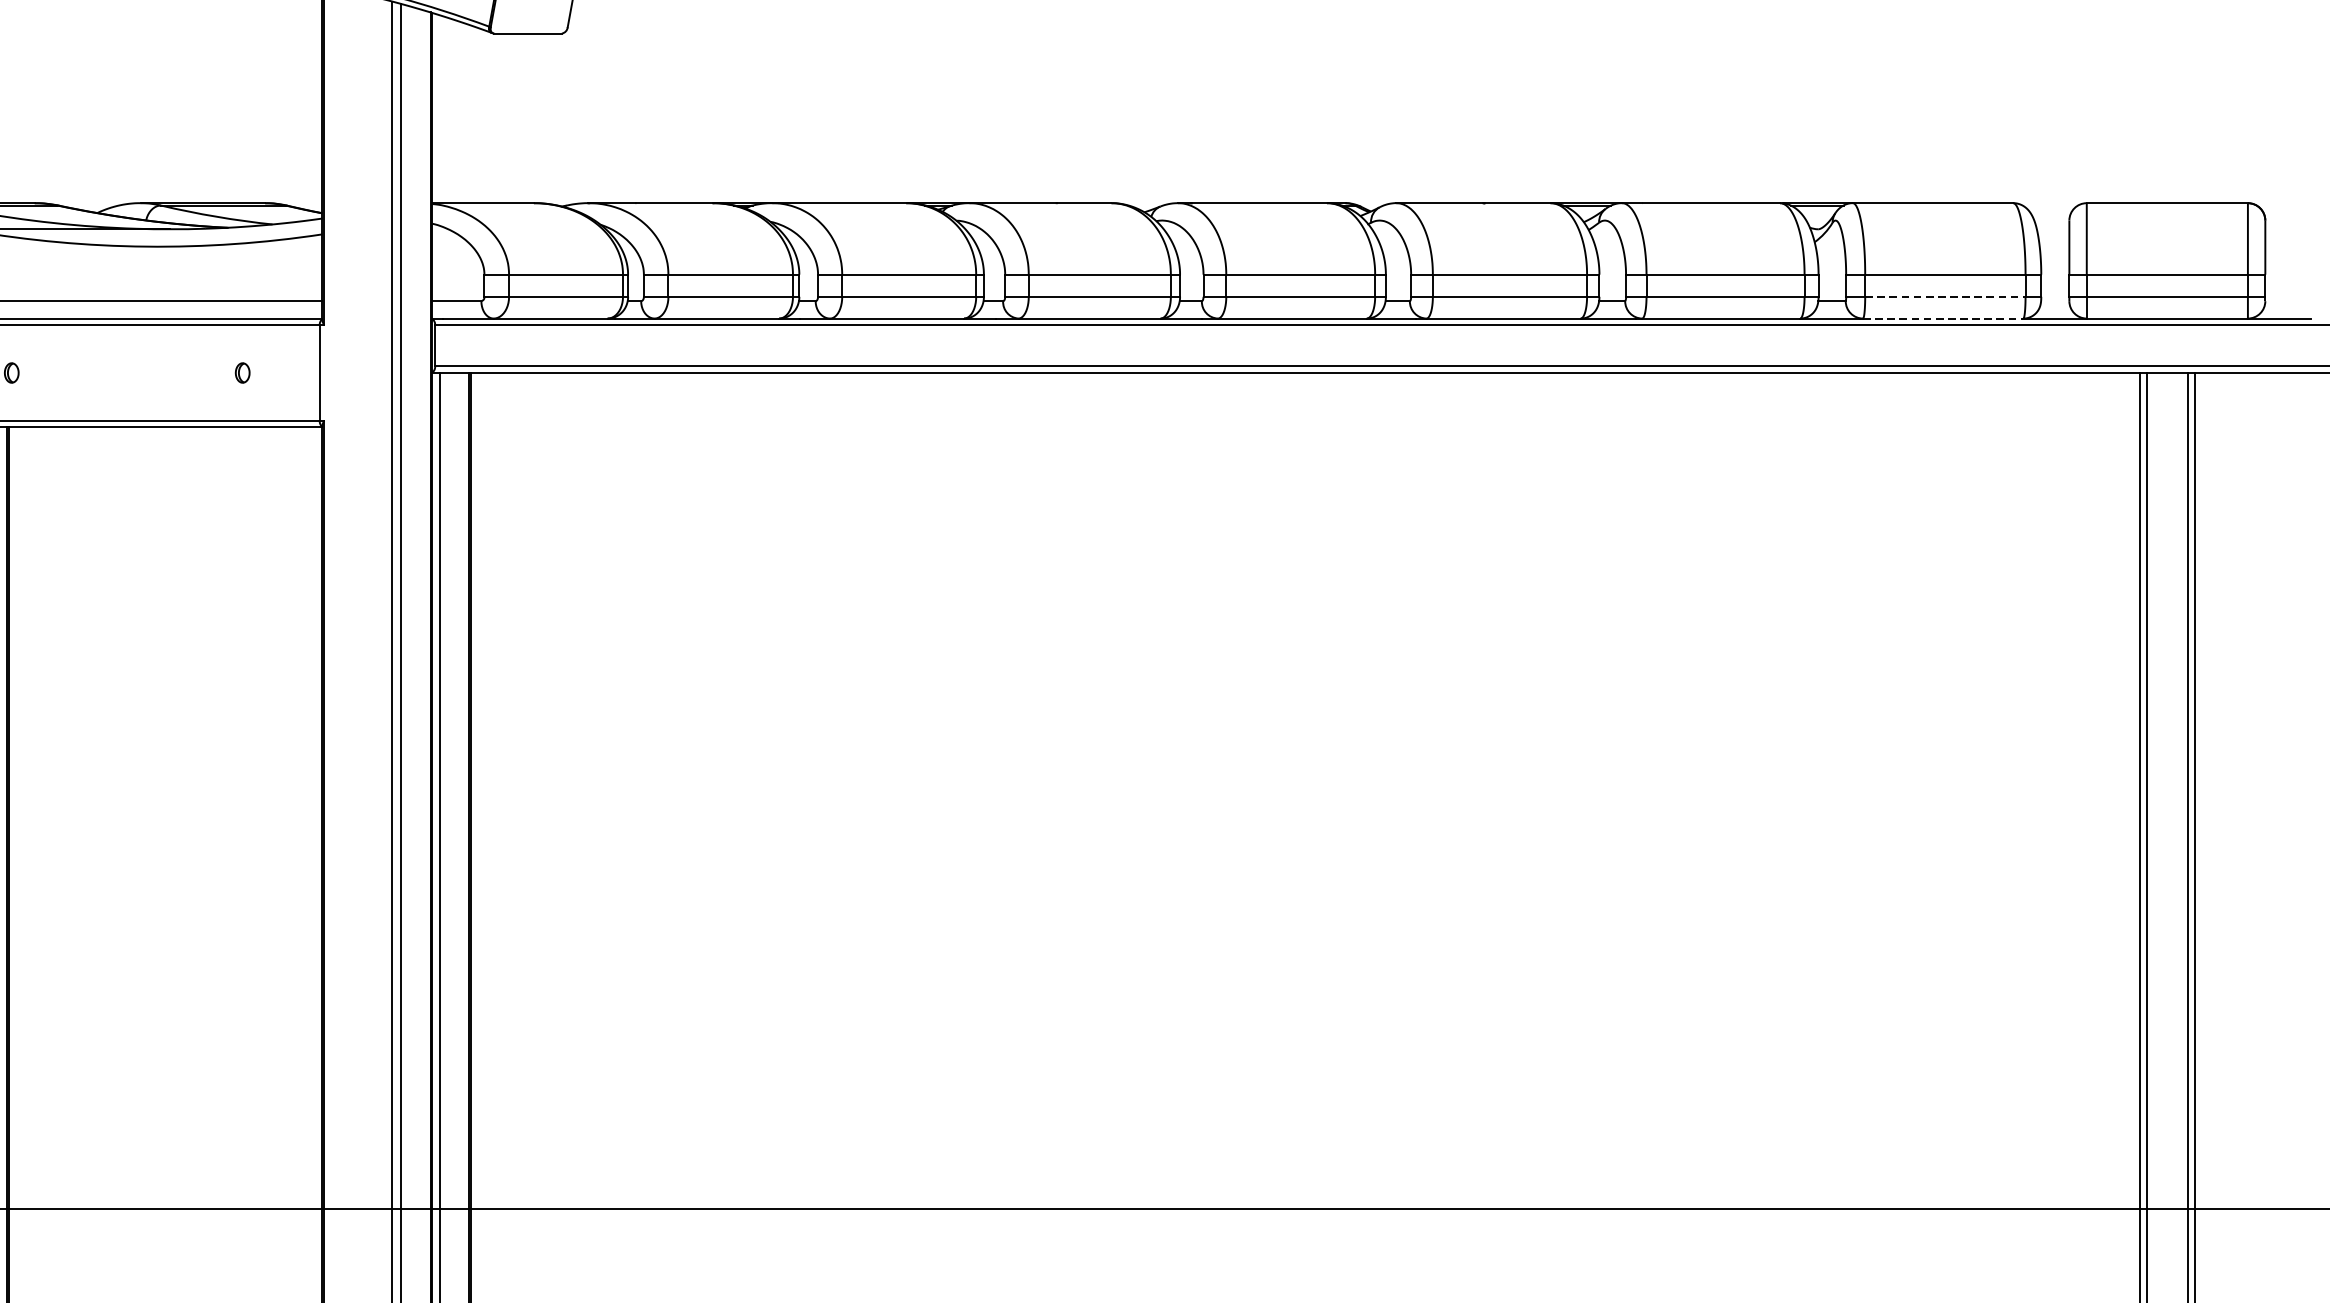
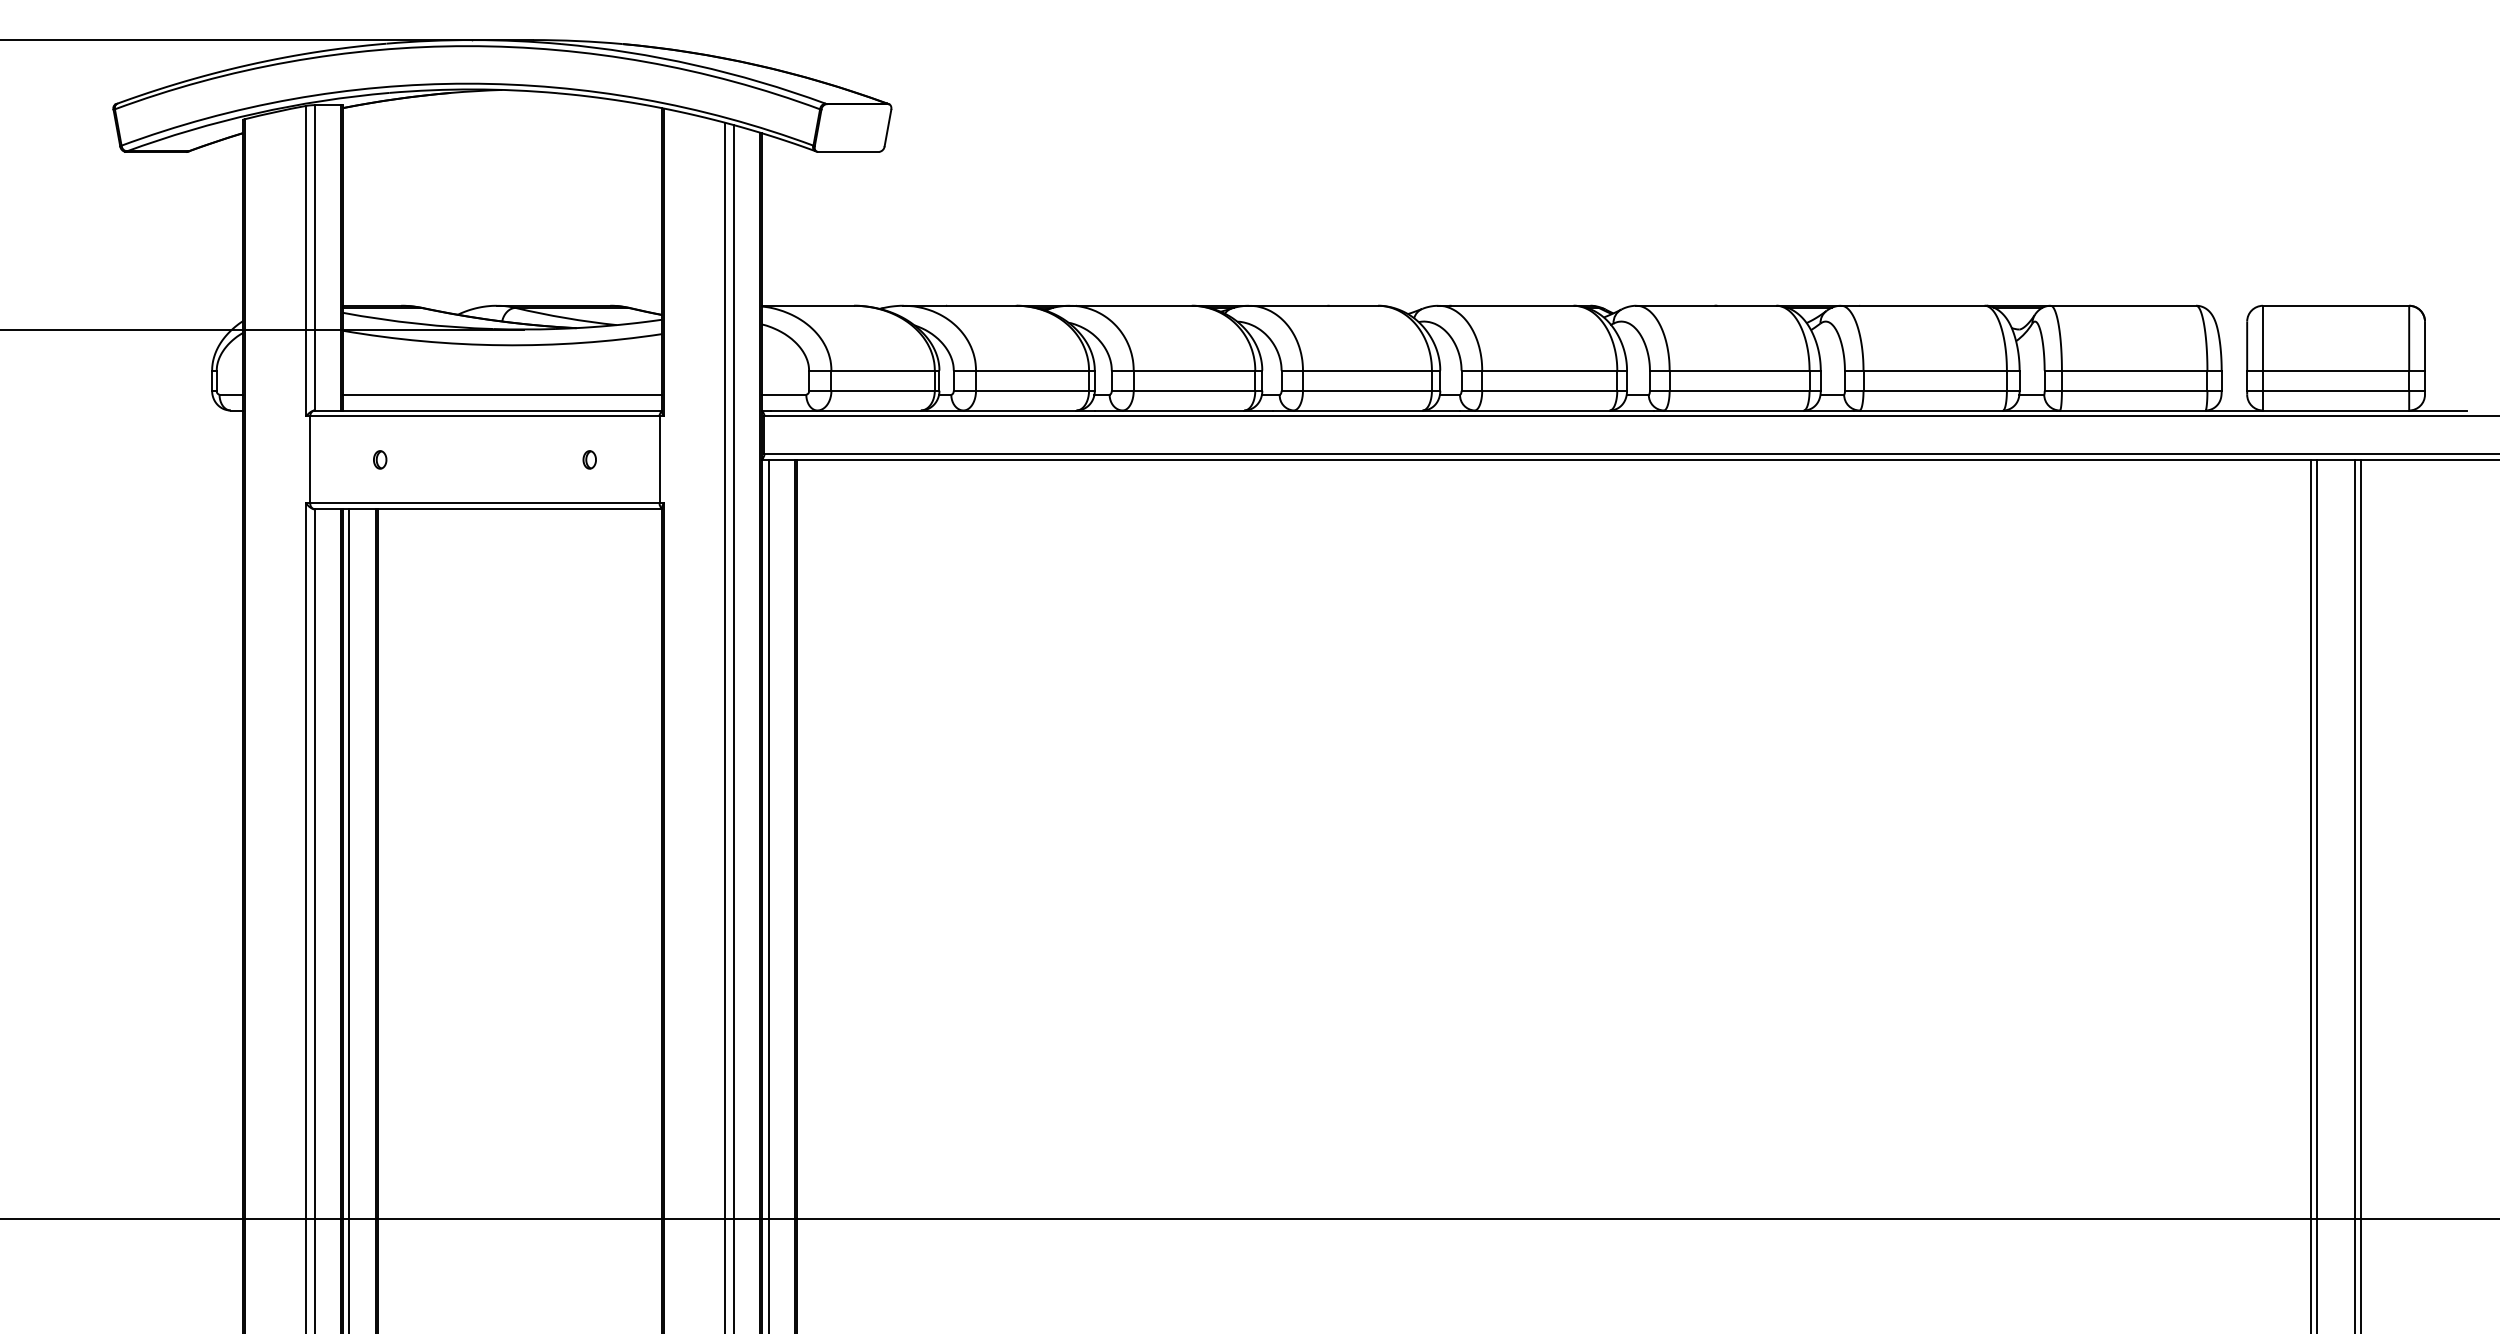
line: (1945, 296) -> (2134, 390), dashed -> solid
line: (1942, 318) -> (2132, 410), dashed -> solid

